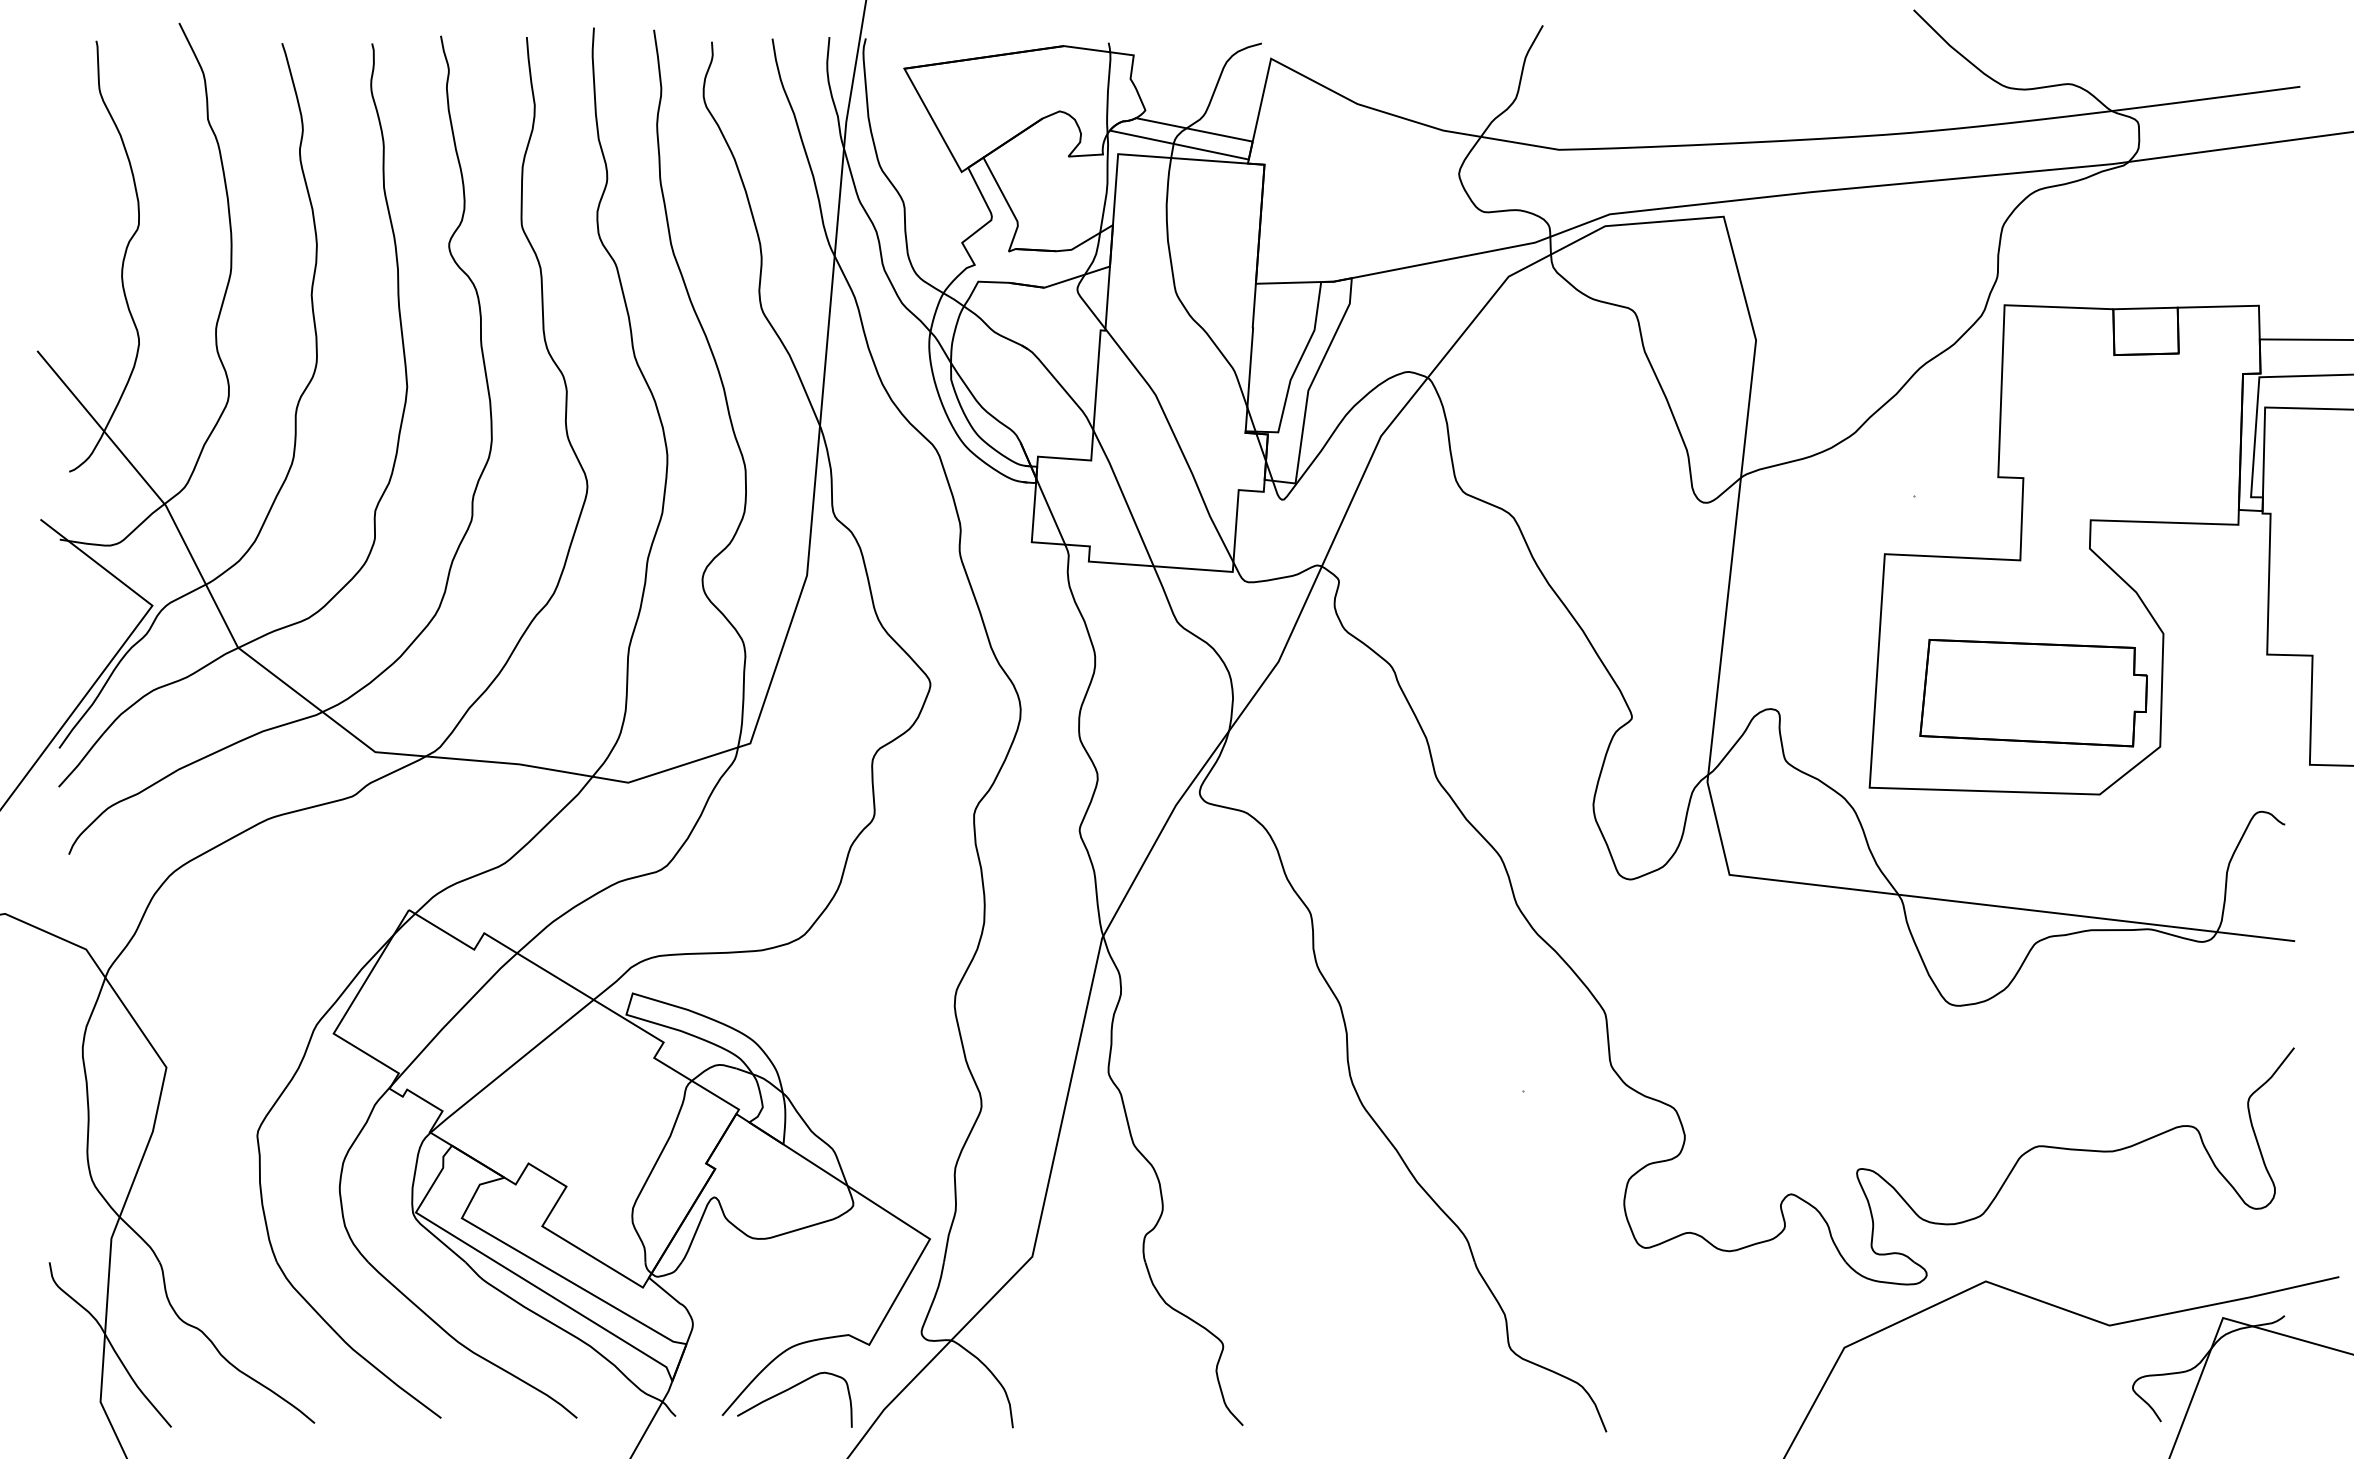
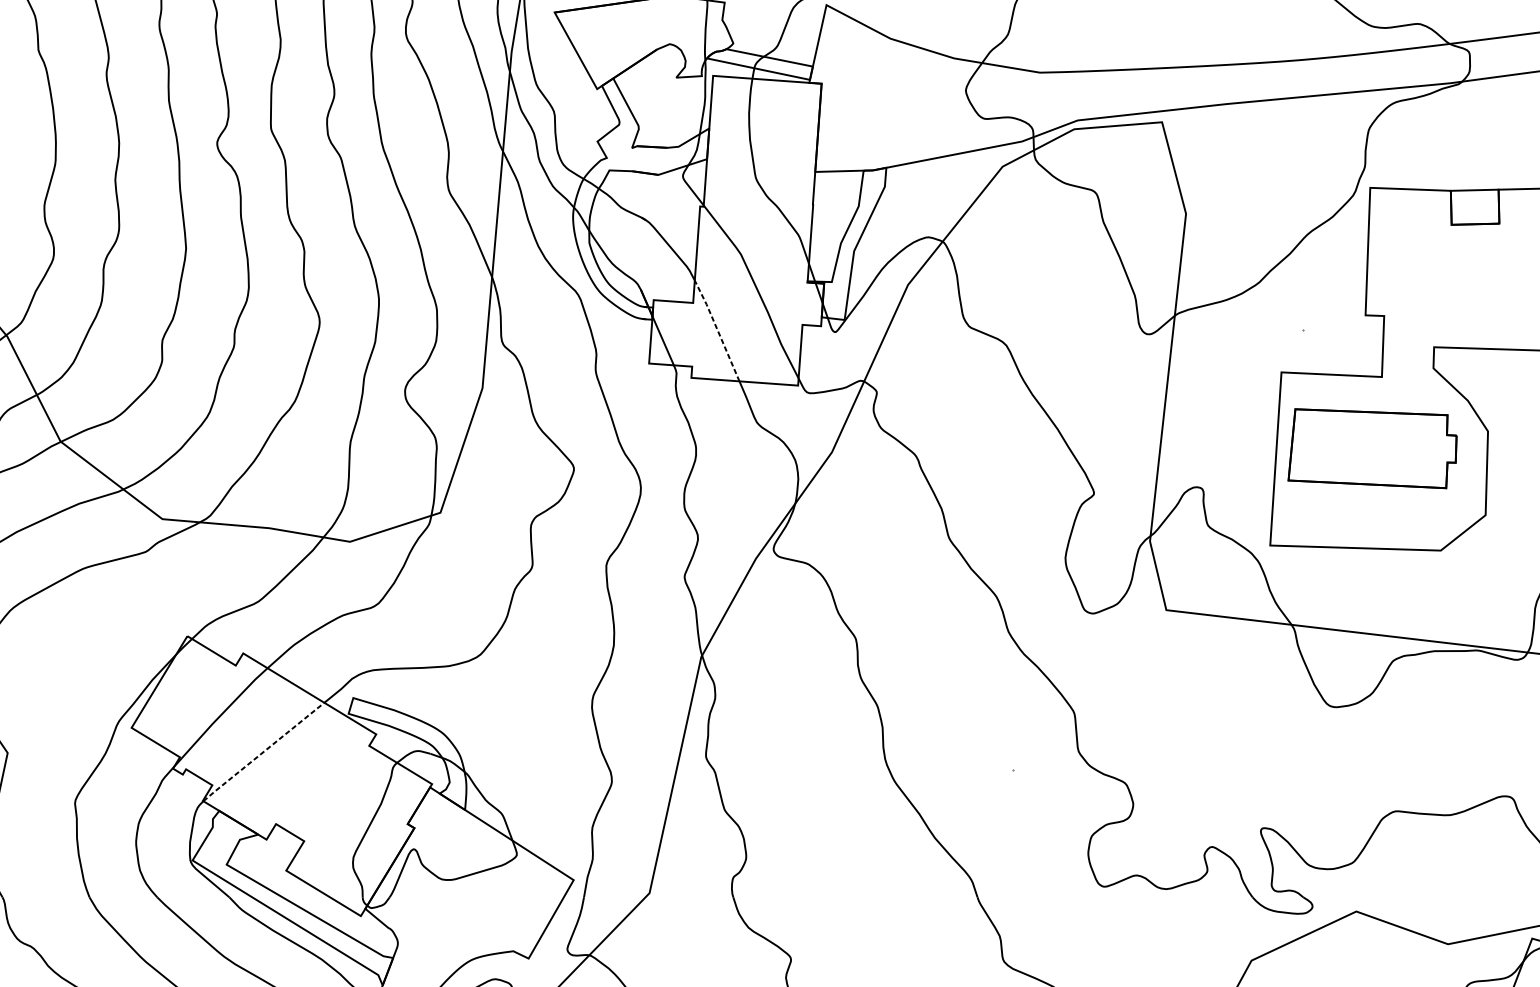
line: (1123, 496) -> (717, 329), solid -> dashed
part: (2033, 693) -> (1372, 448), moved
line: (511, 1066) -> (263, 752), solid -> dashed

